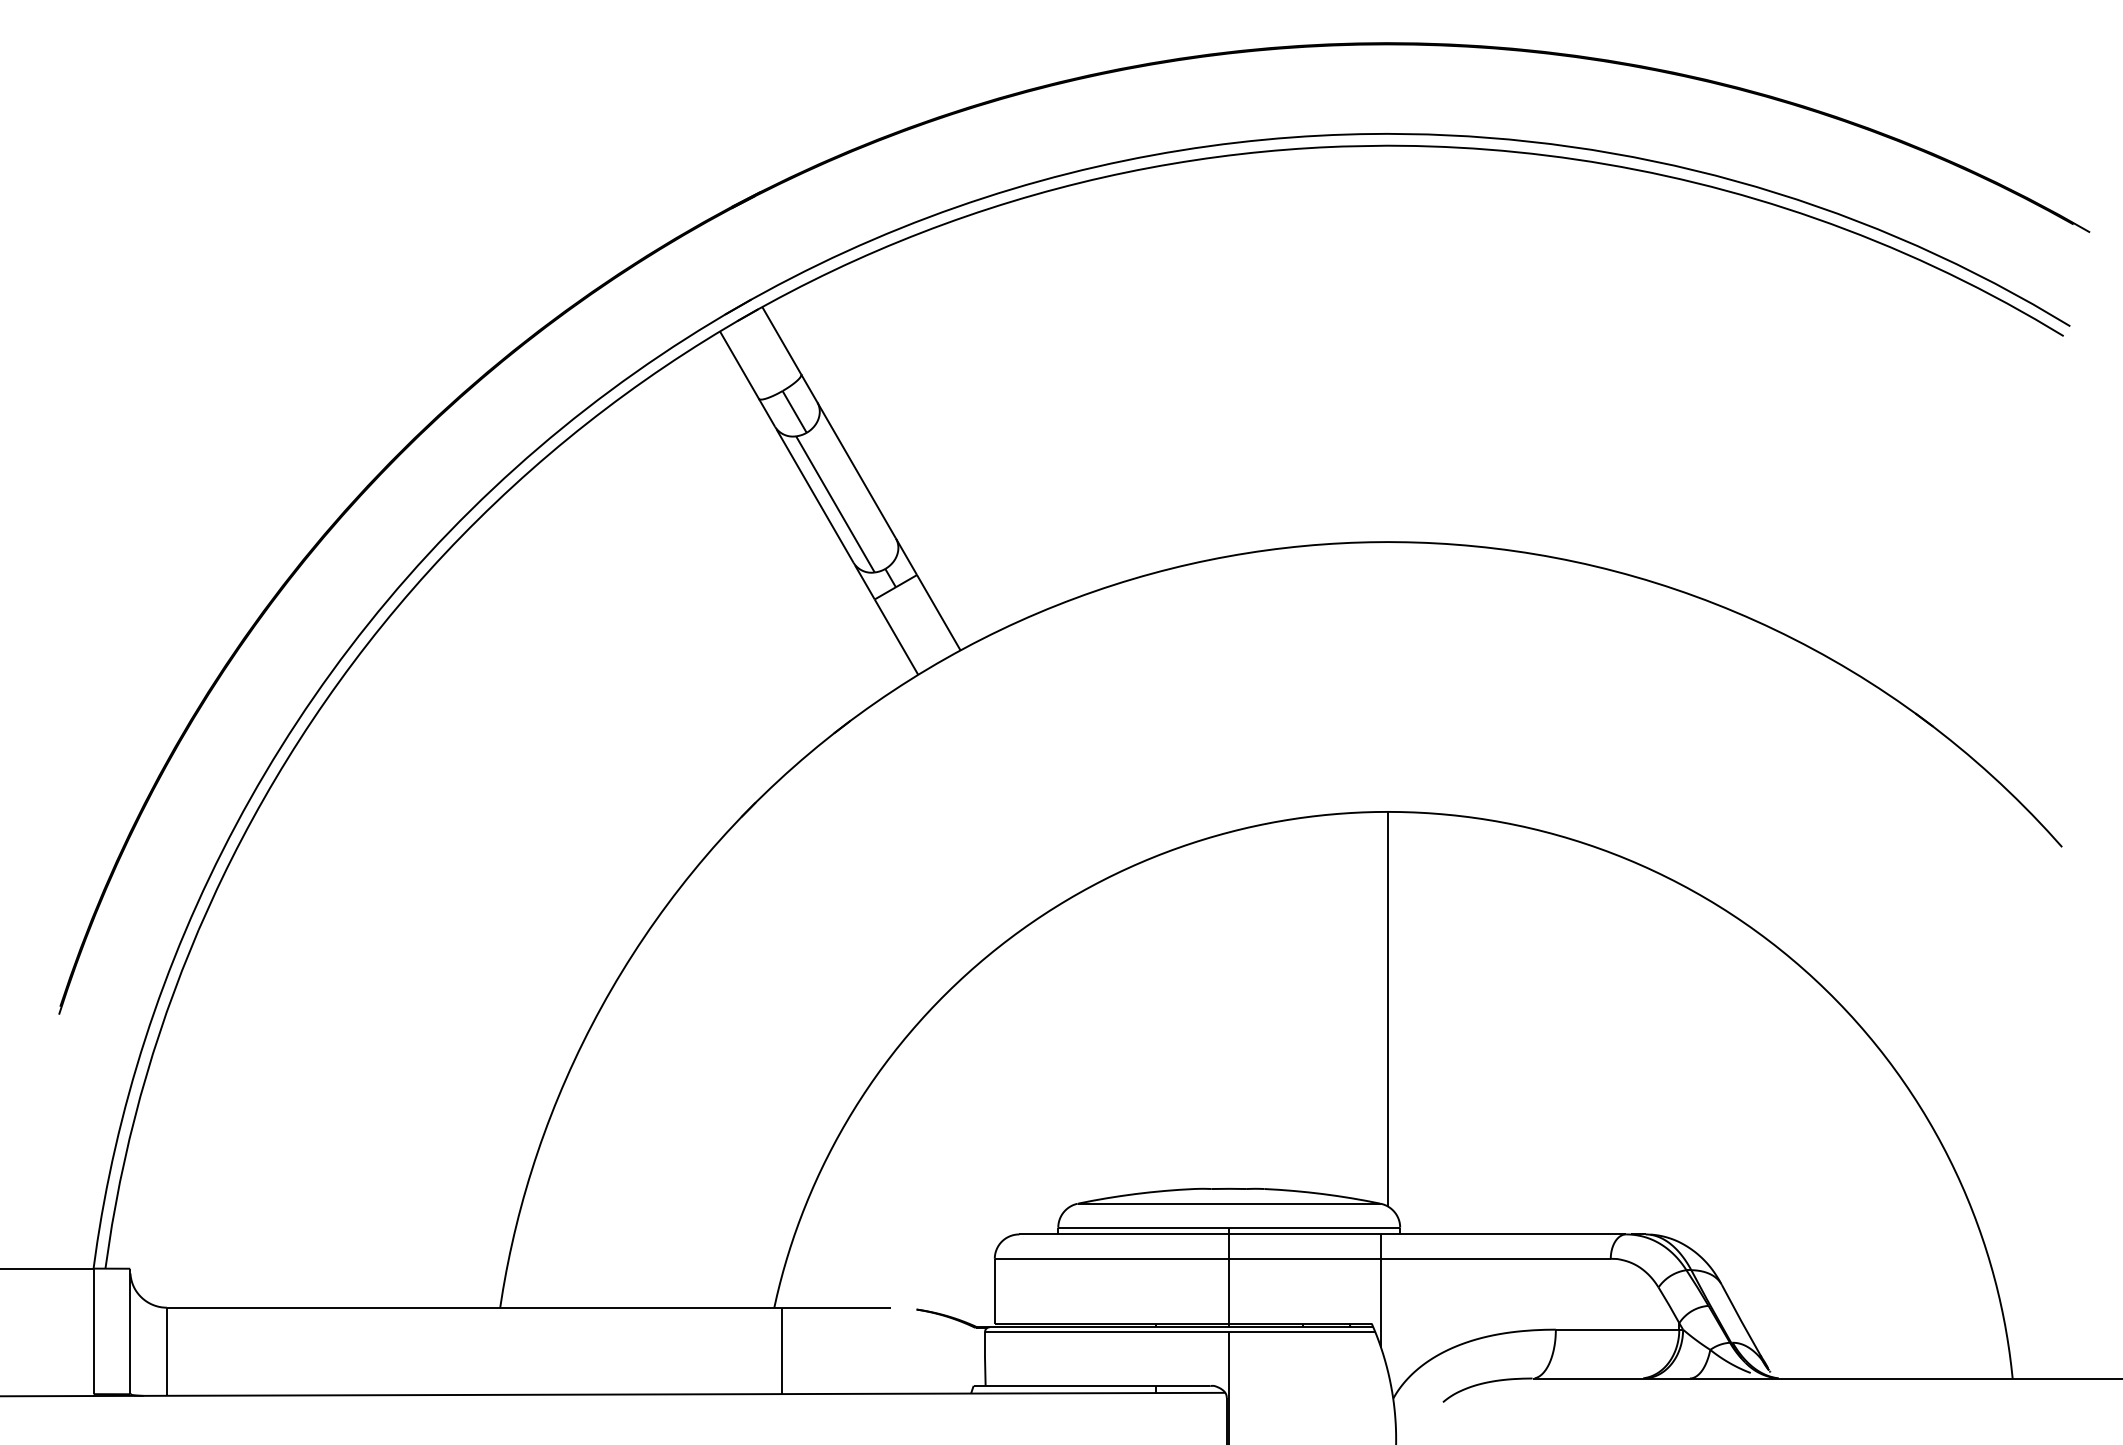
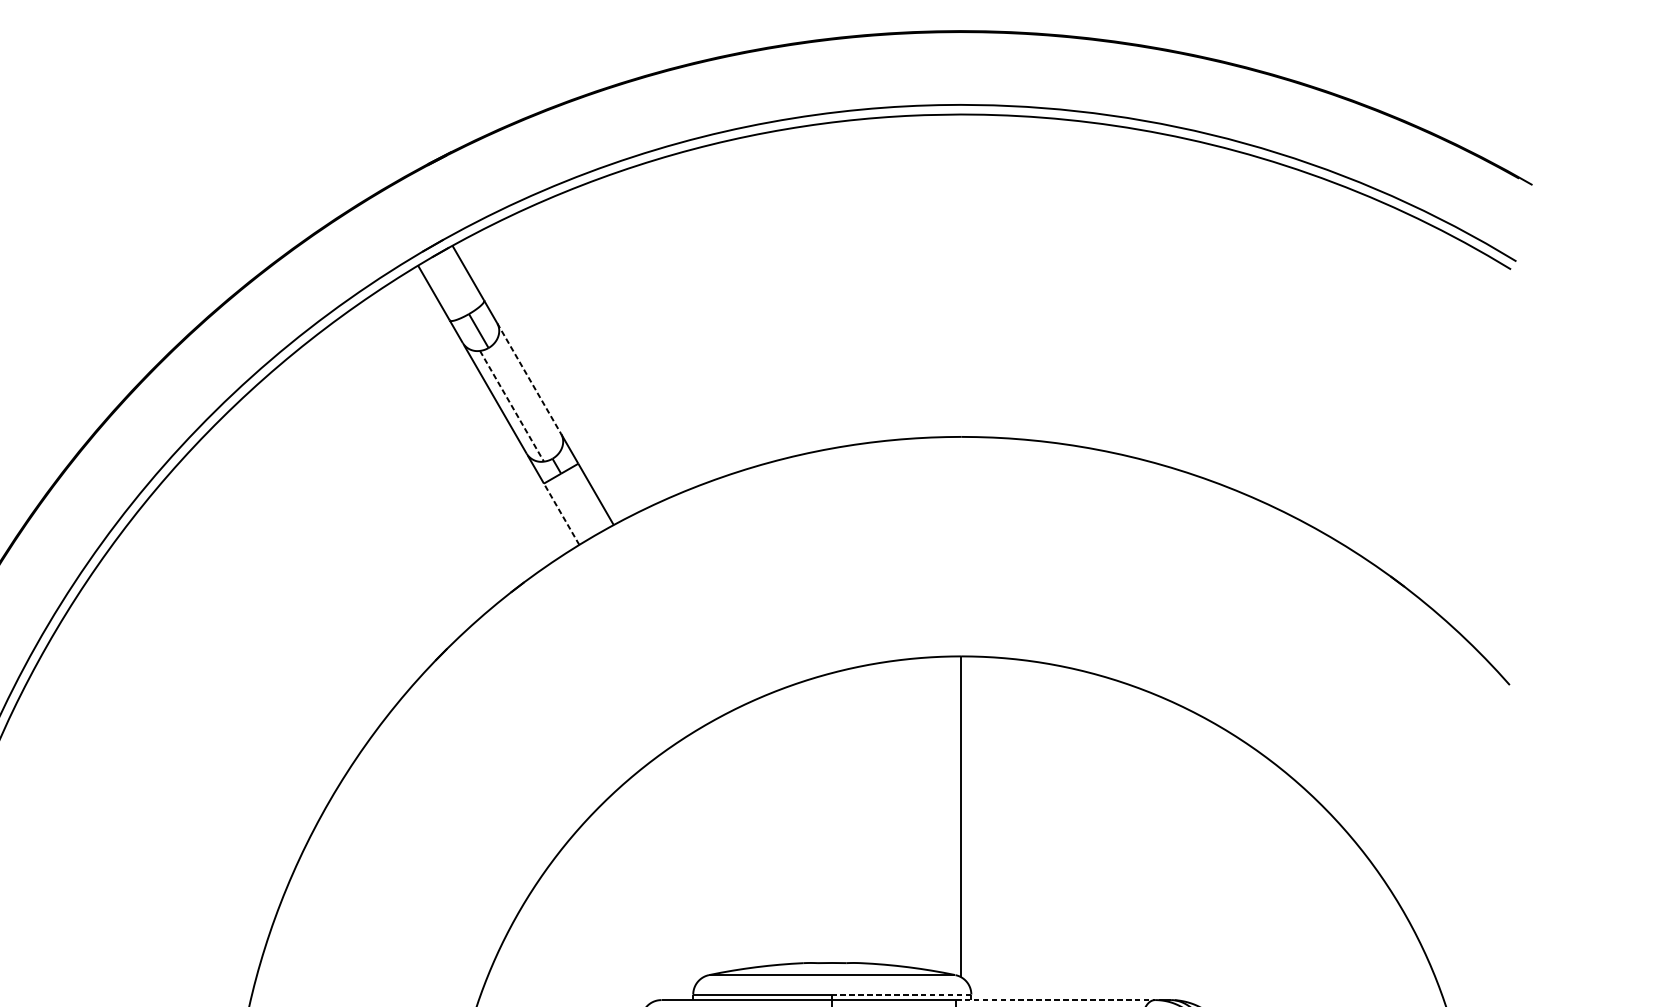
line: (856, 470) -> (529, 378), solid -> dashed
line: (835, 504) -> (512, 406), solid -> dashed
line: (896, 636) -> (561, 513), solid -> dashed
line: (1314, 1227) -> (901, 994), solid -> dashed
line: (1503, 1234) -> (1055, 1000), solid -> dashed

